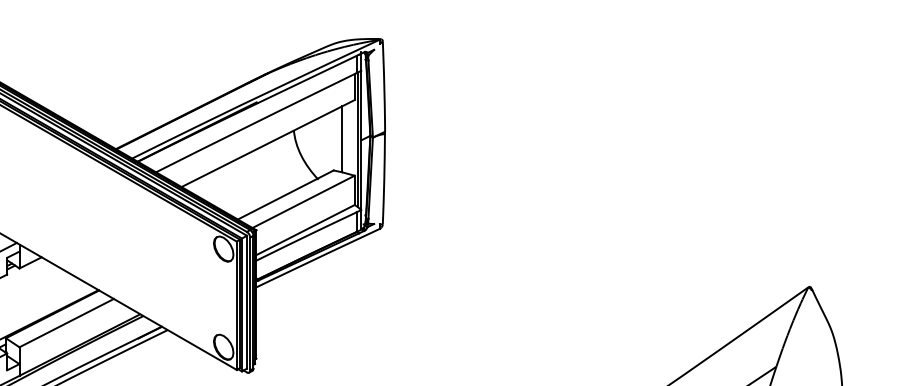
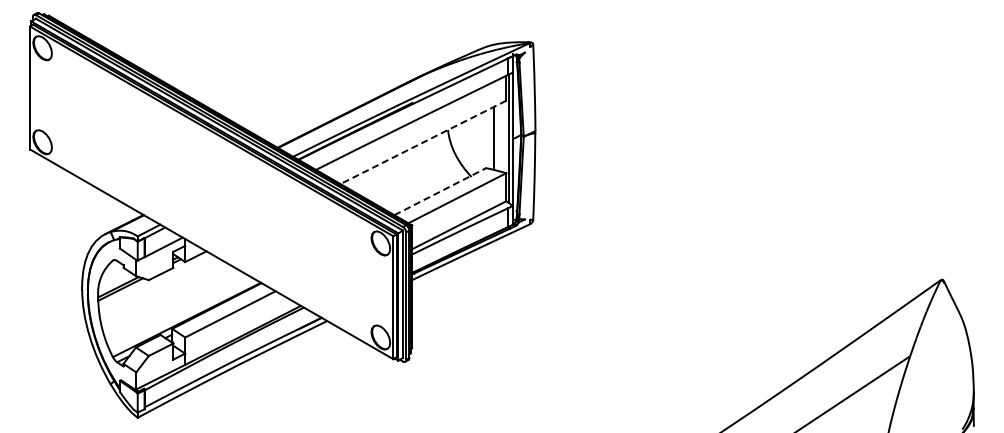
line: (268, 143) -> (423, 142), solid -> dashed
line: (285, 194) -> (440, 191), solid -> dashed

